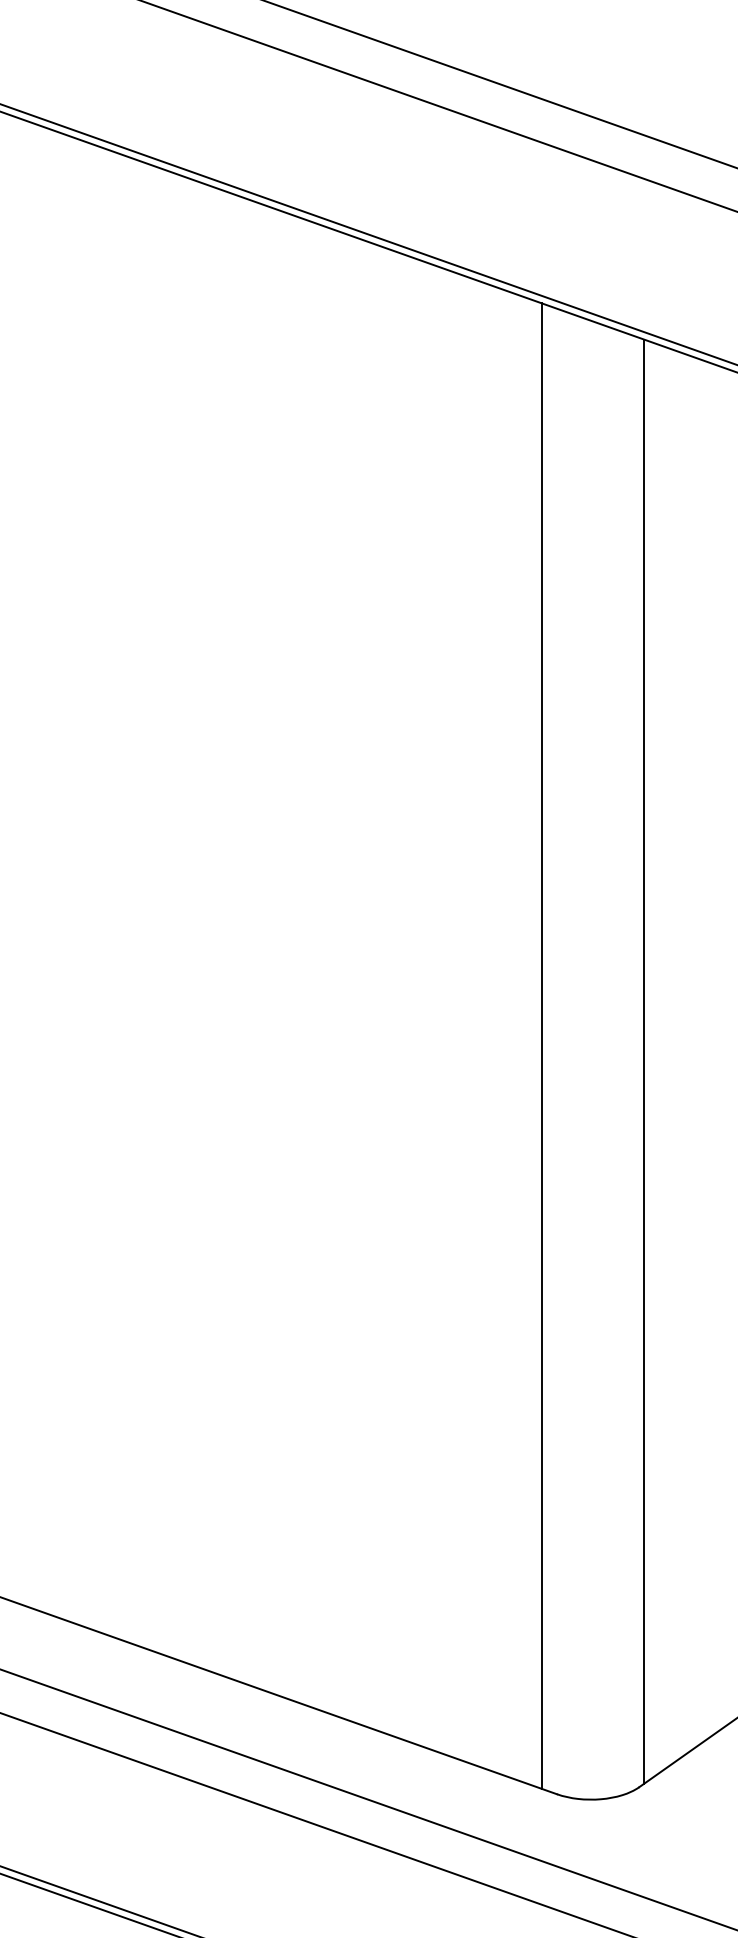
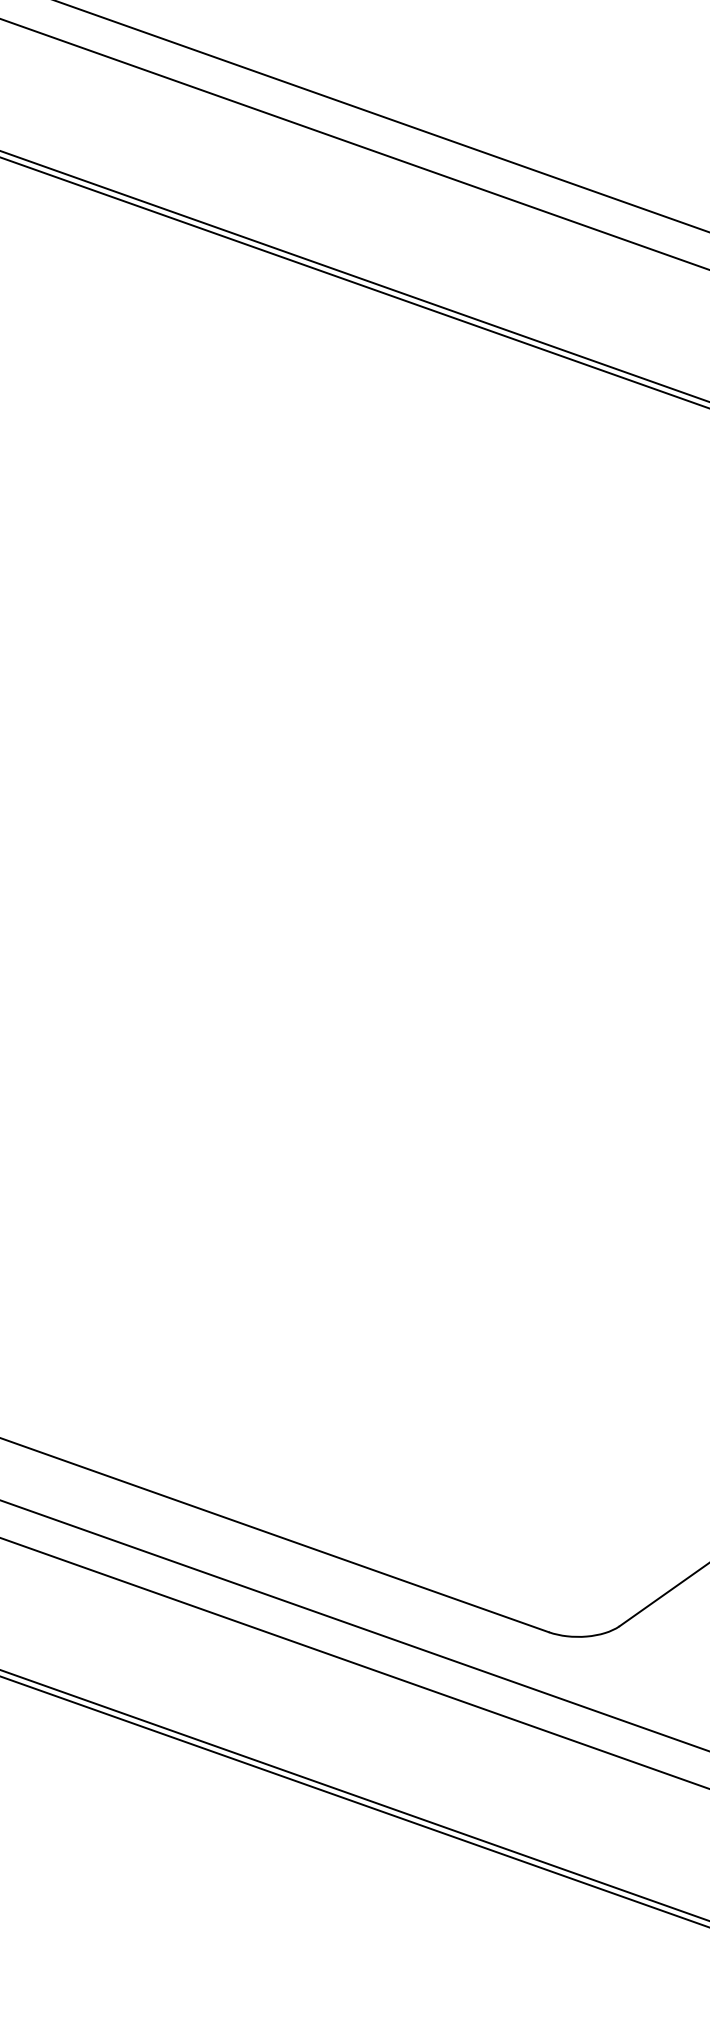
line: (541, 1045) -> (535, 986), removed
line: (644, 1061) -> (624, 1000), removed

